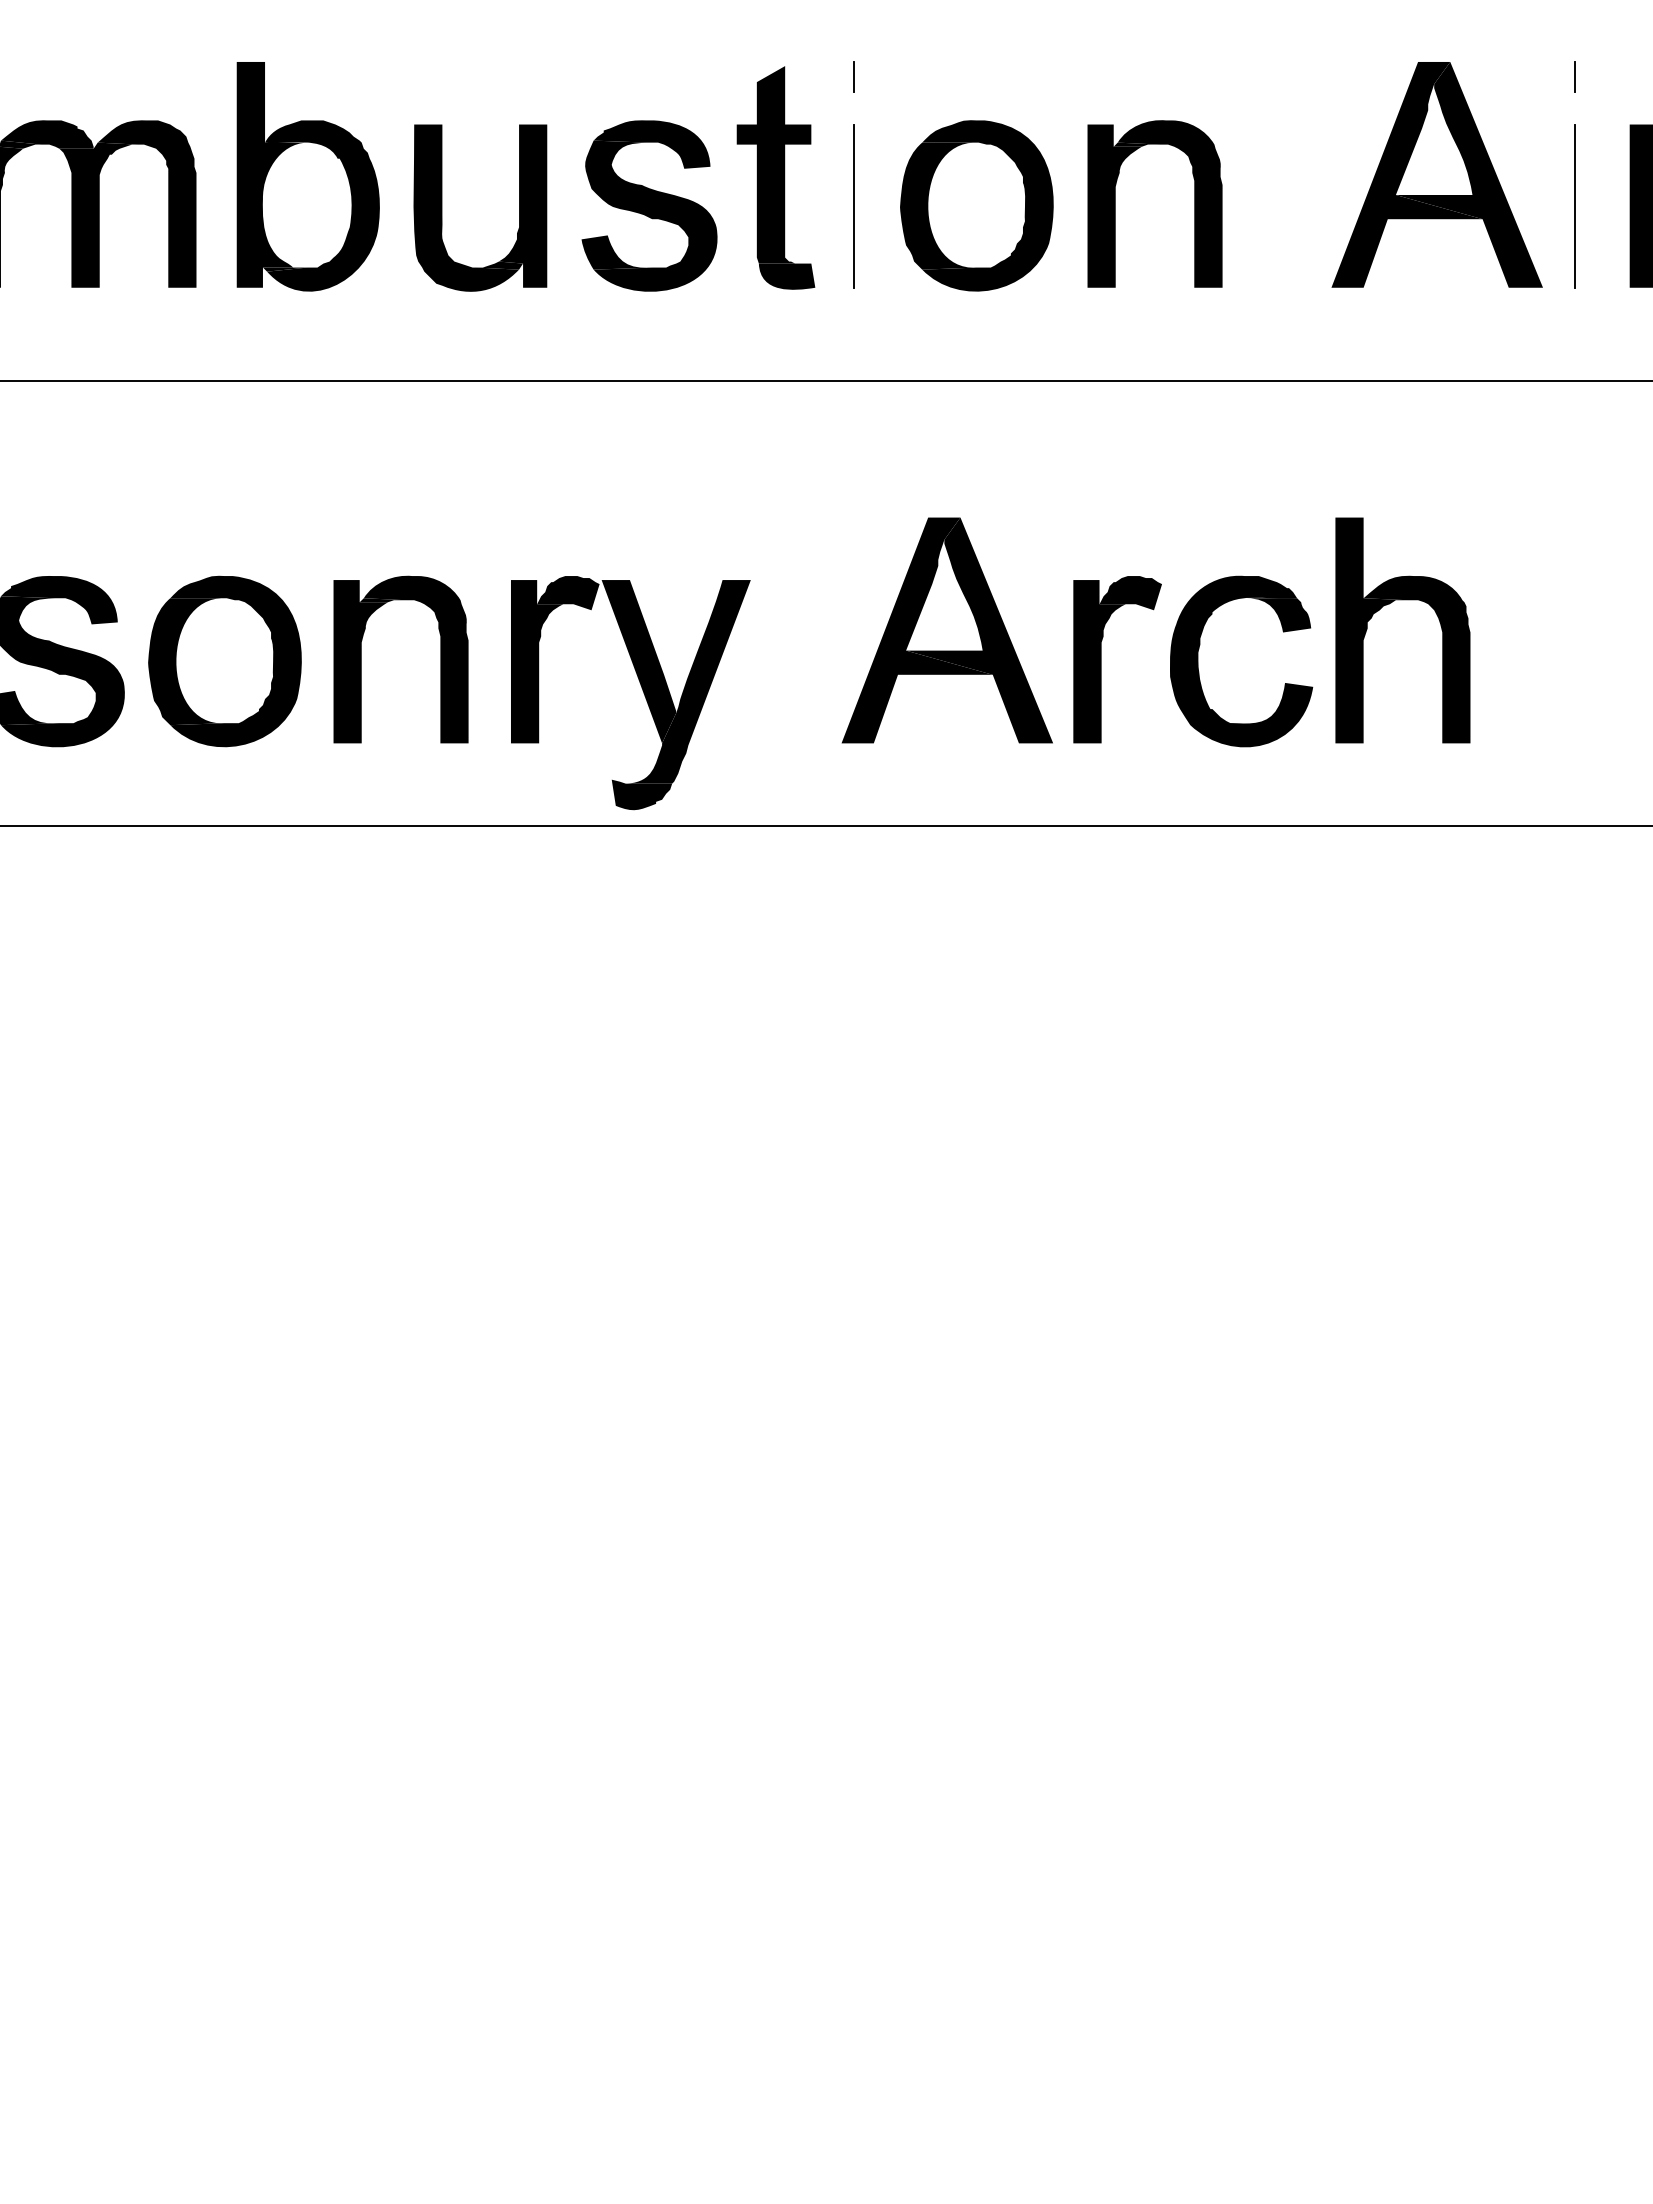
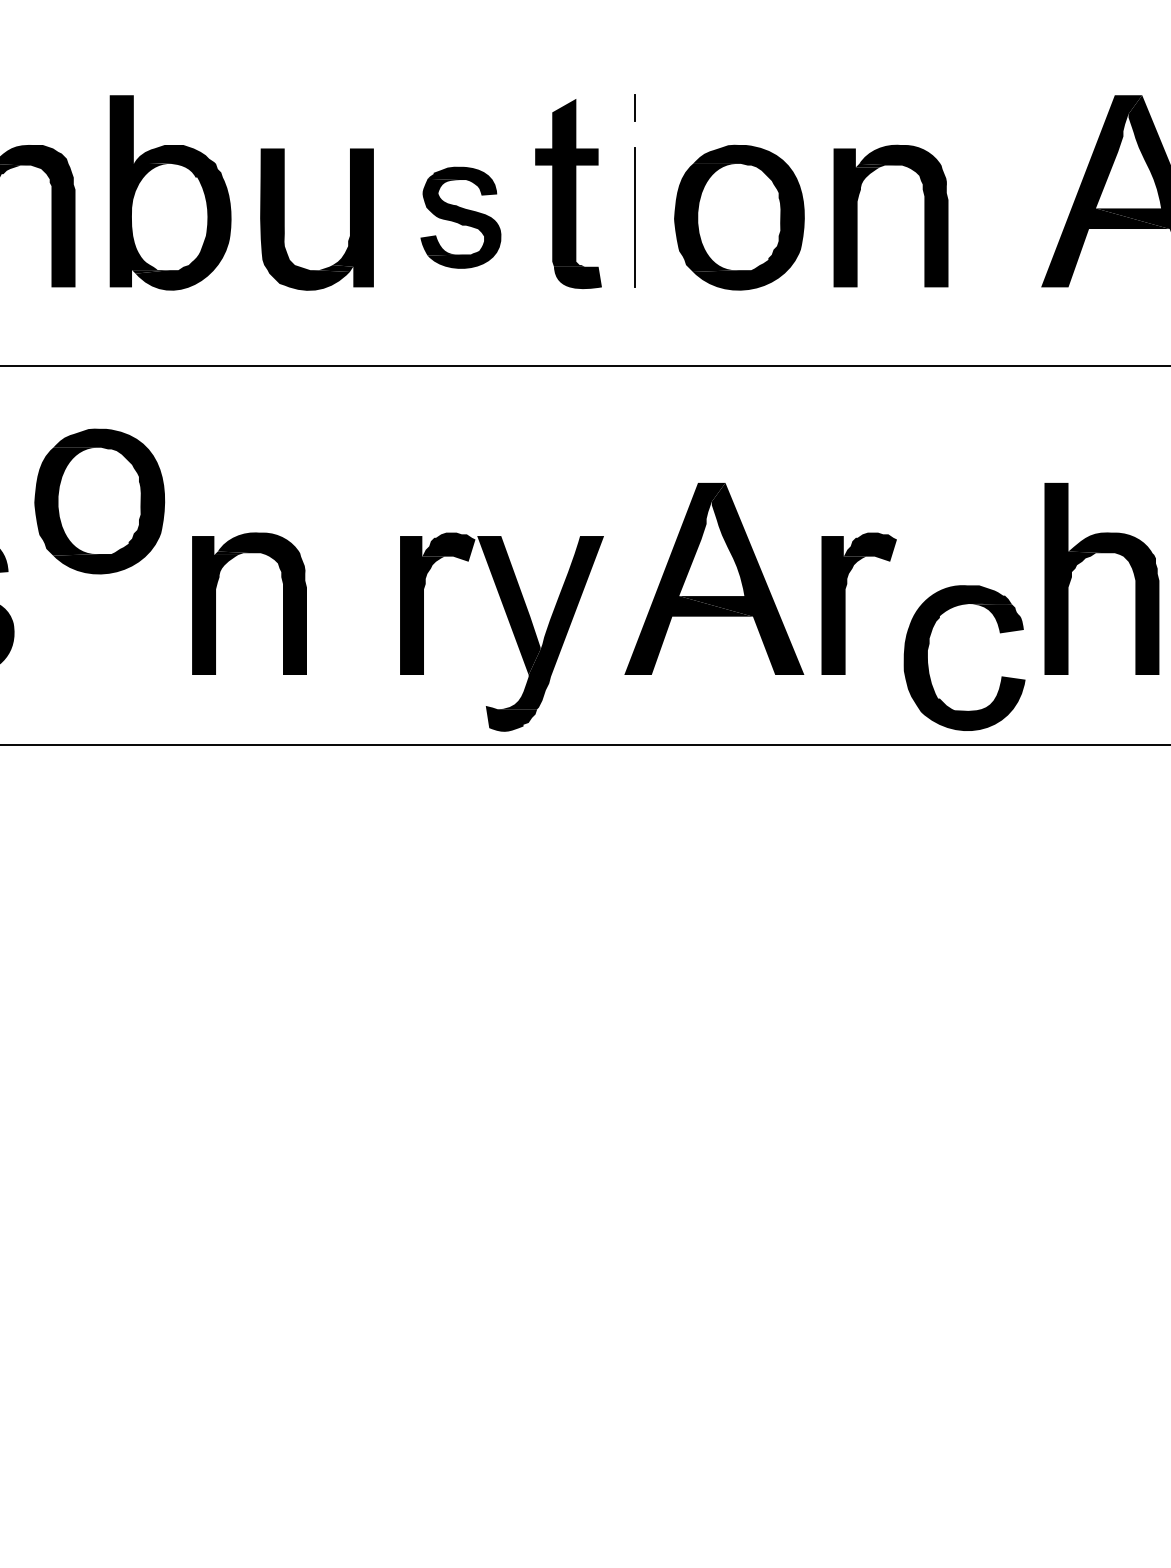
part: (649, 205) -> (460, 217), size x0.7
part: (224, 661) -> (99, 501), moved
part: (1198, 661) -> (928, 658), moved
part: (641, 688) -> (511, 628), moved

